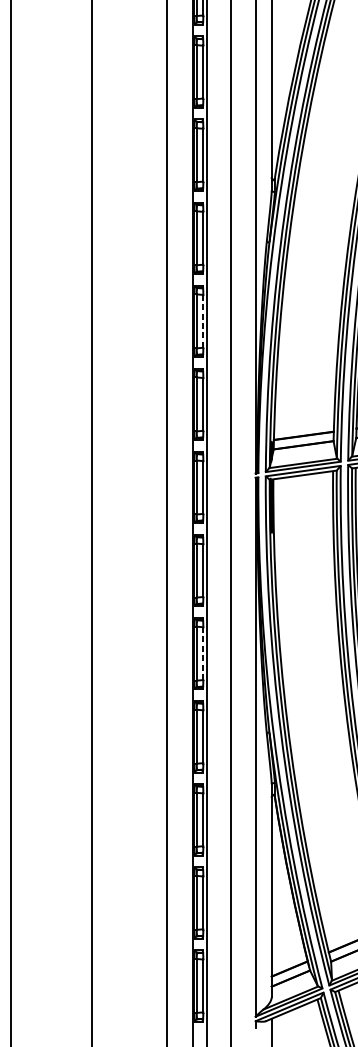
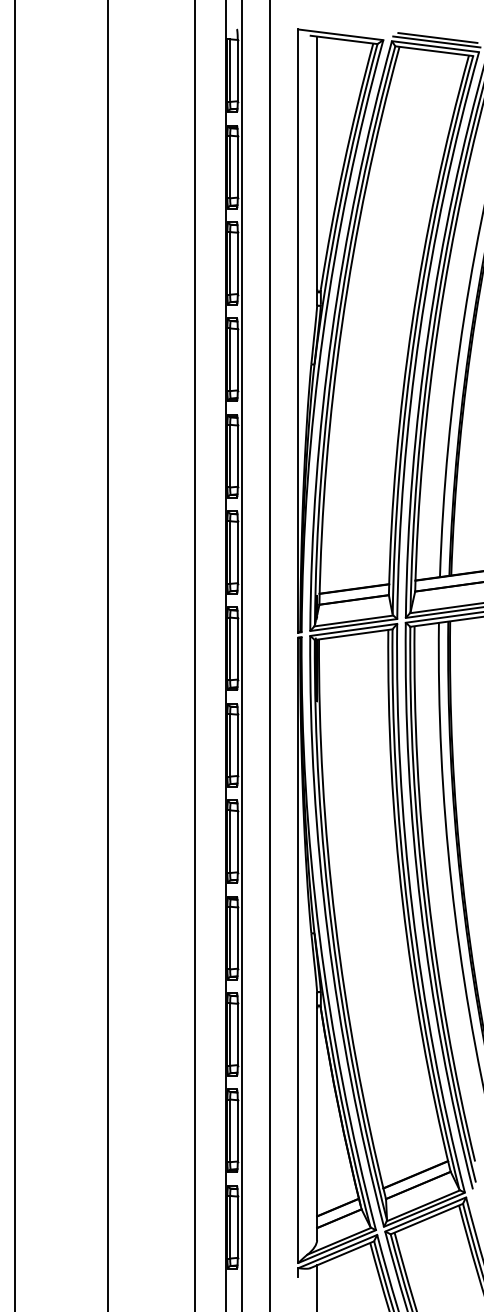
line: (203, 321) -> (237, 456), dashed -> solid
line: (203, 654) -> (237, 842), dashed -> solid

